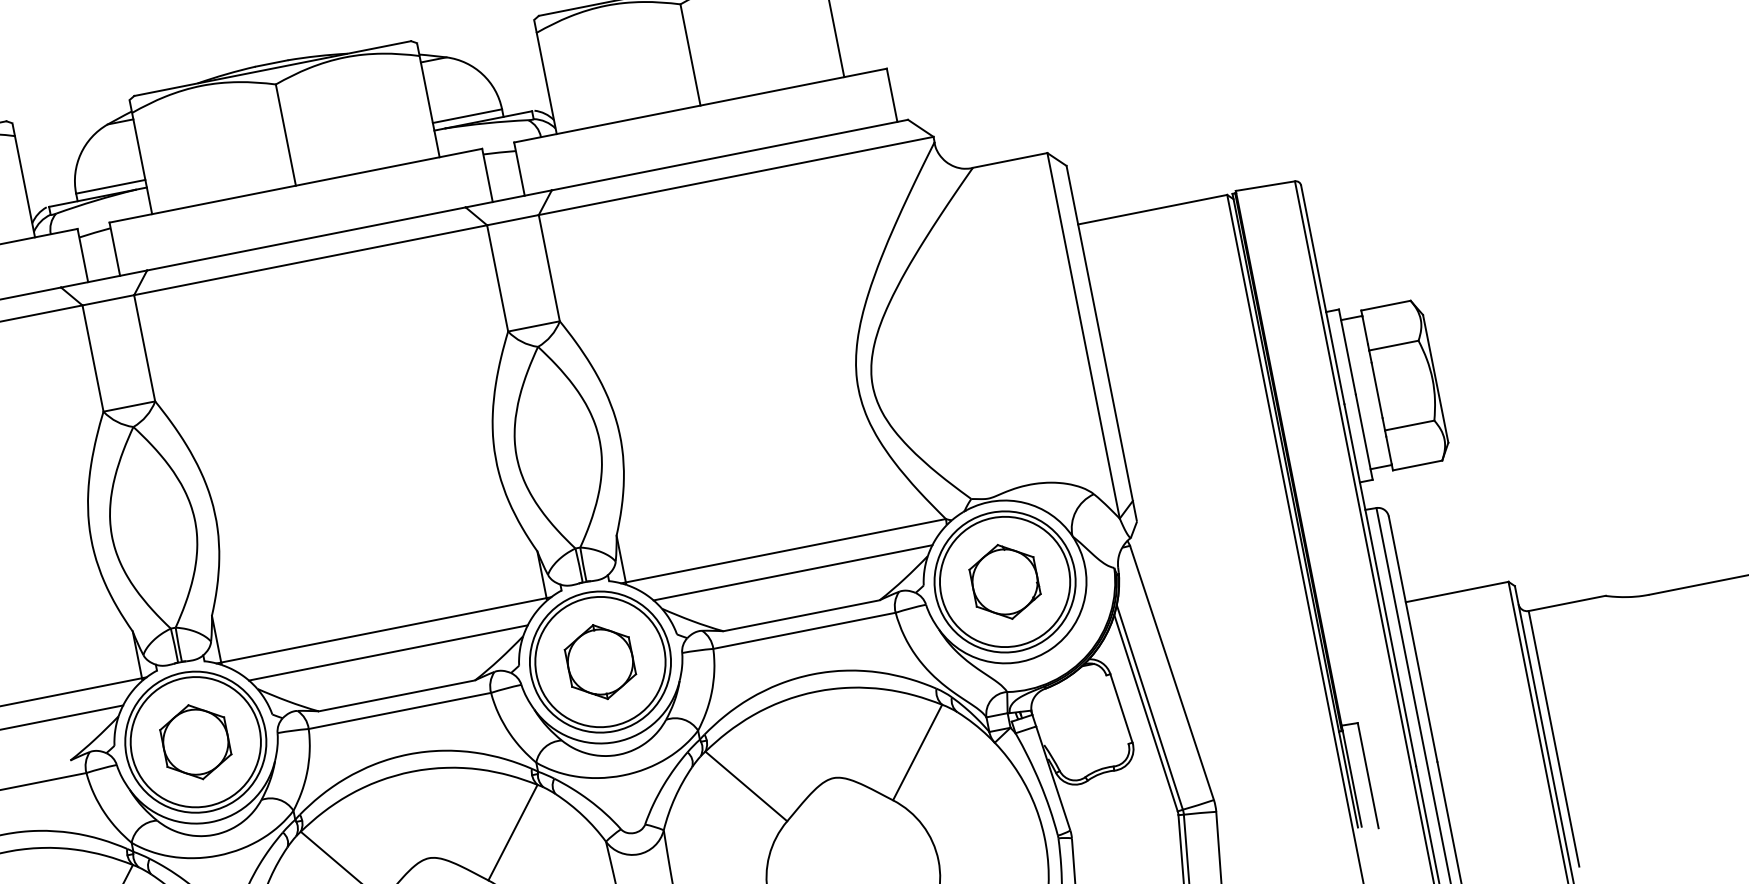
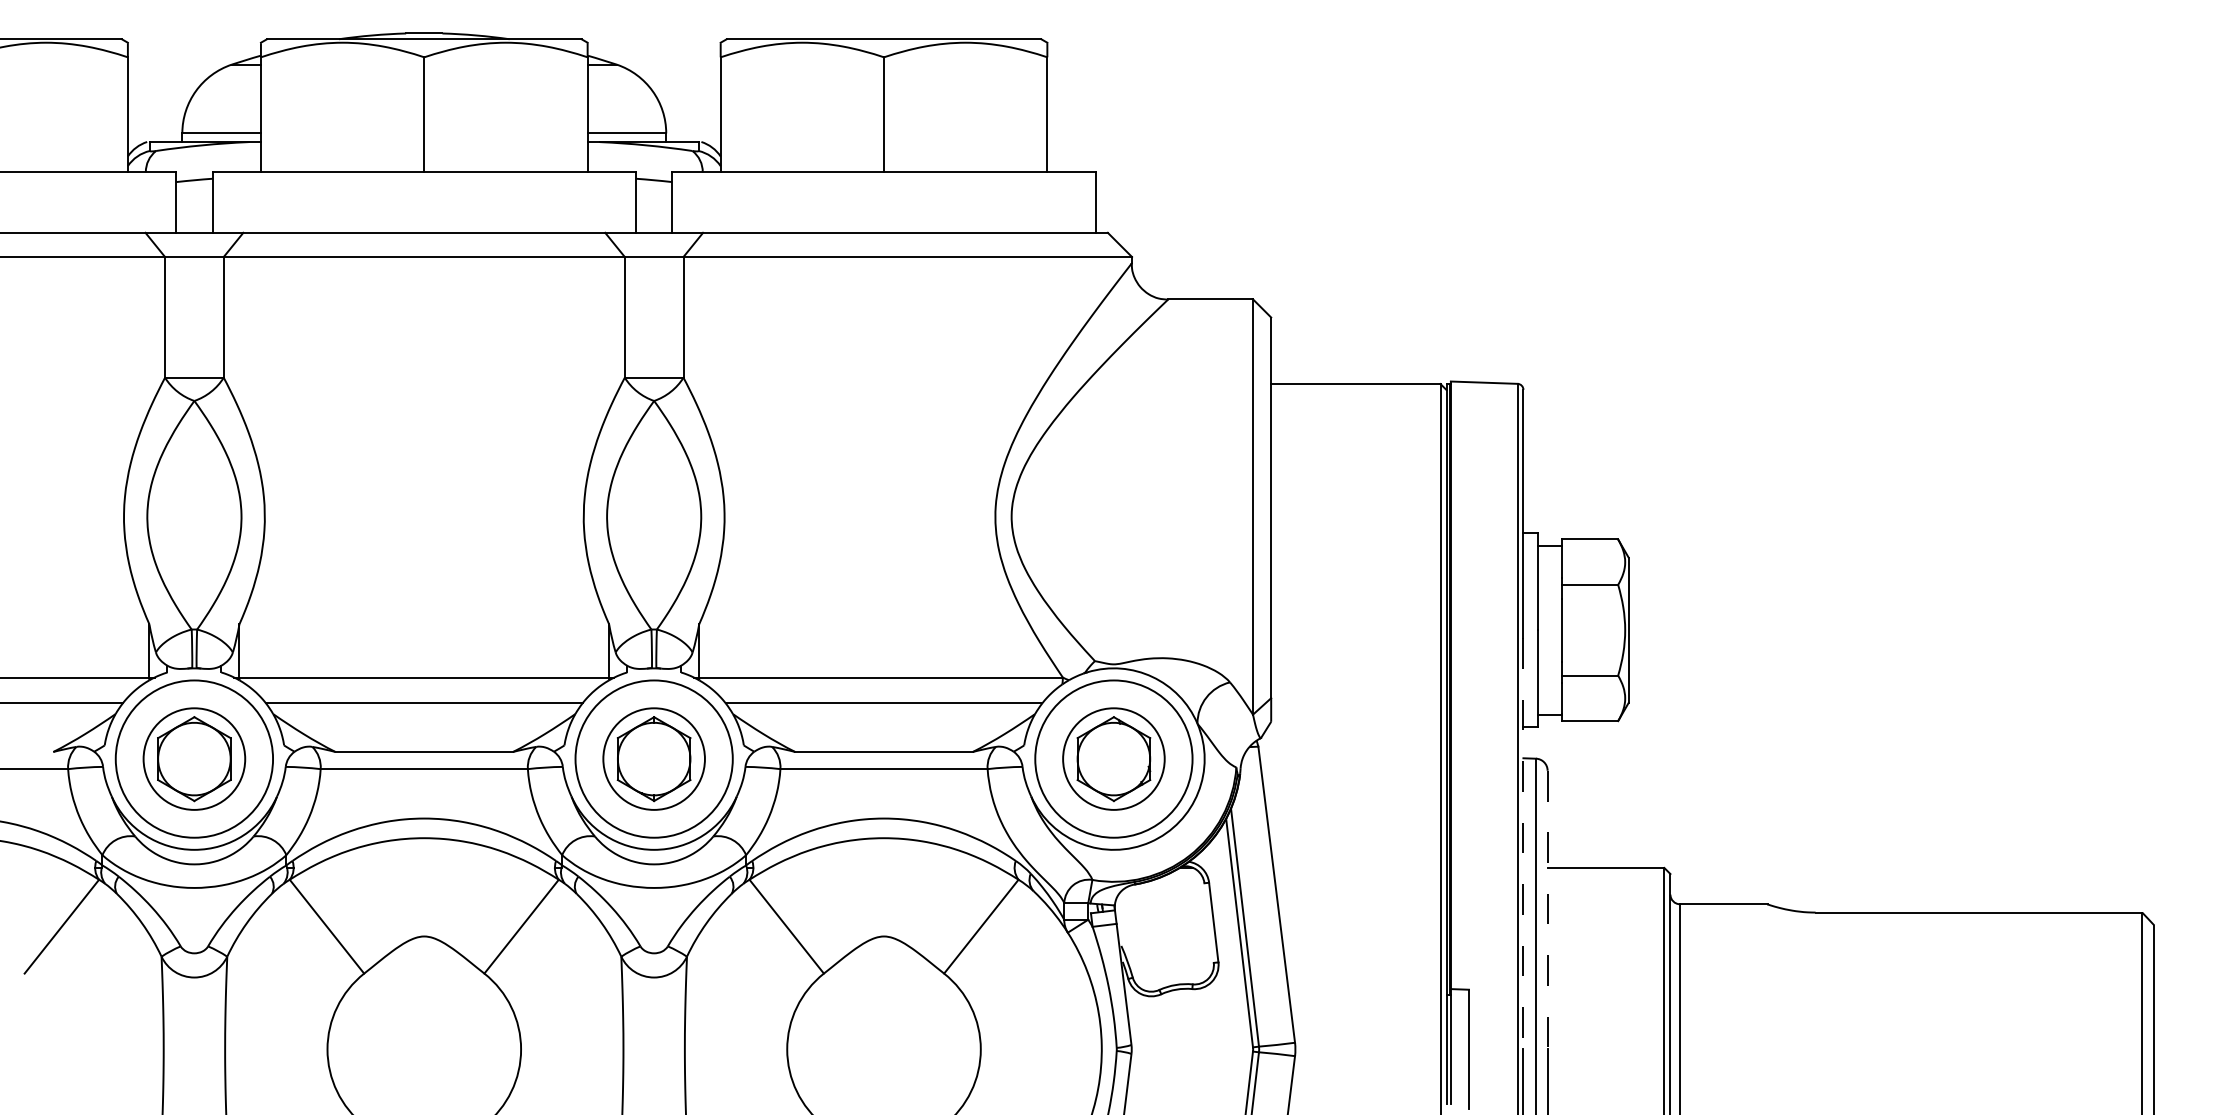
circle: (1004, 581) -> (1113, 758), size x0.7
line: (1380, 584) -> (1523, 843), solid -> dashed
line: (1413, 639) -> (1547, 910), solid -> dashed
circle: (599, 661) -> (653, 758), size x0.7
circle: (195, 741) -> (194, 758), size x0.7

